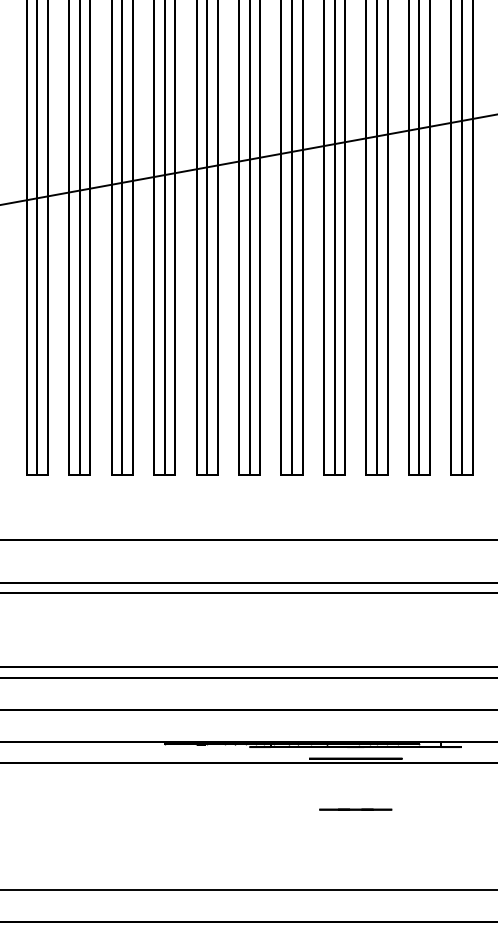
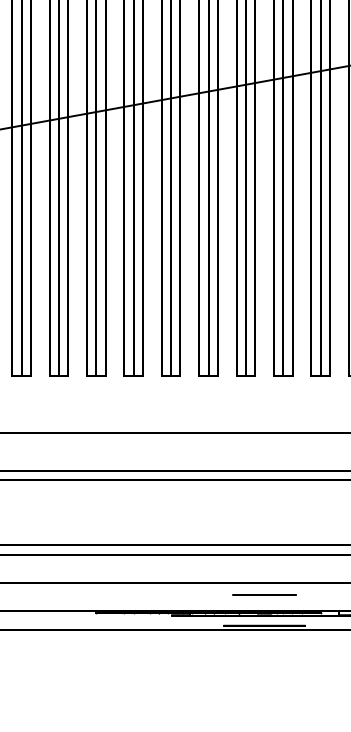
line: (355, 809) -> (264, 594), moved

